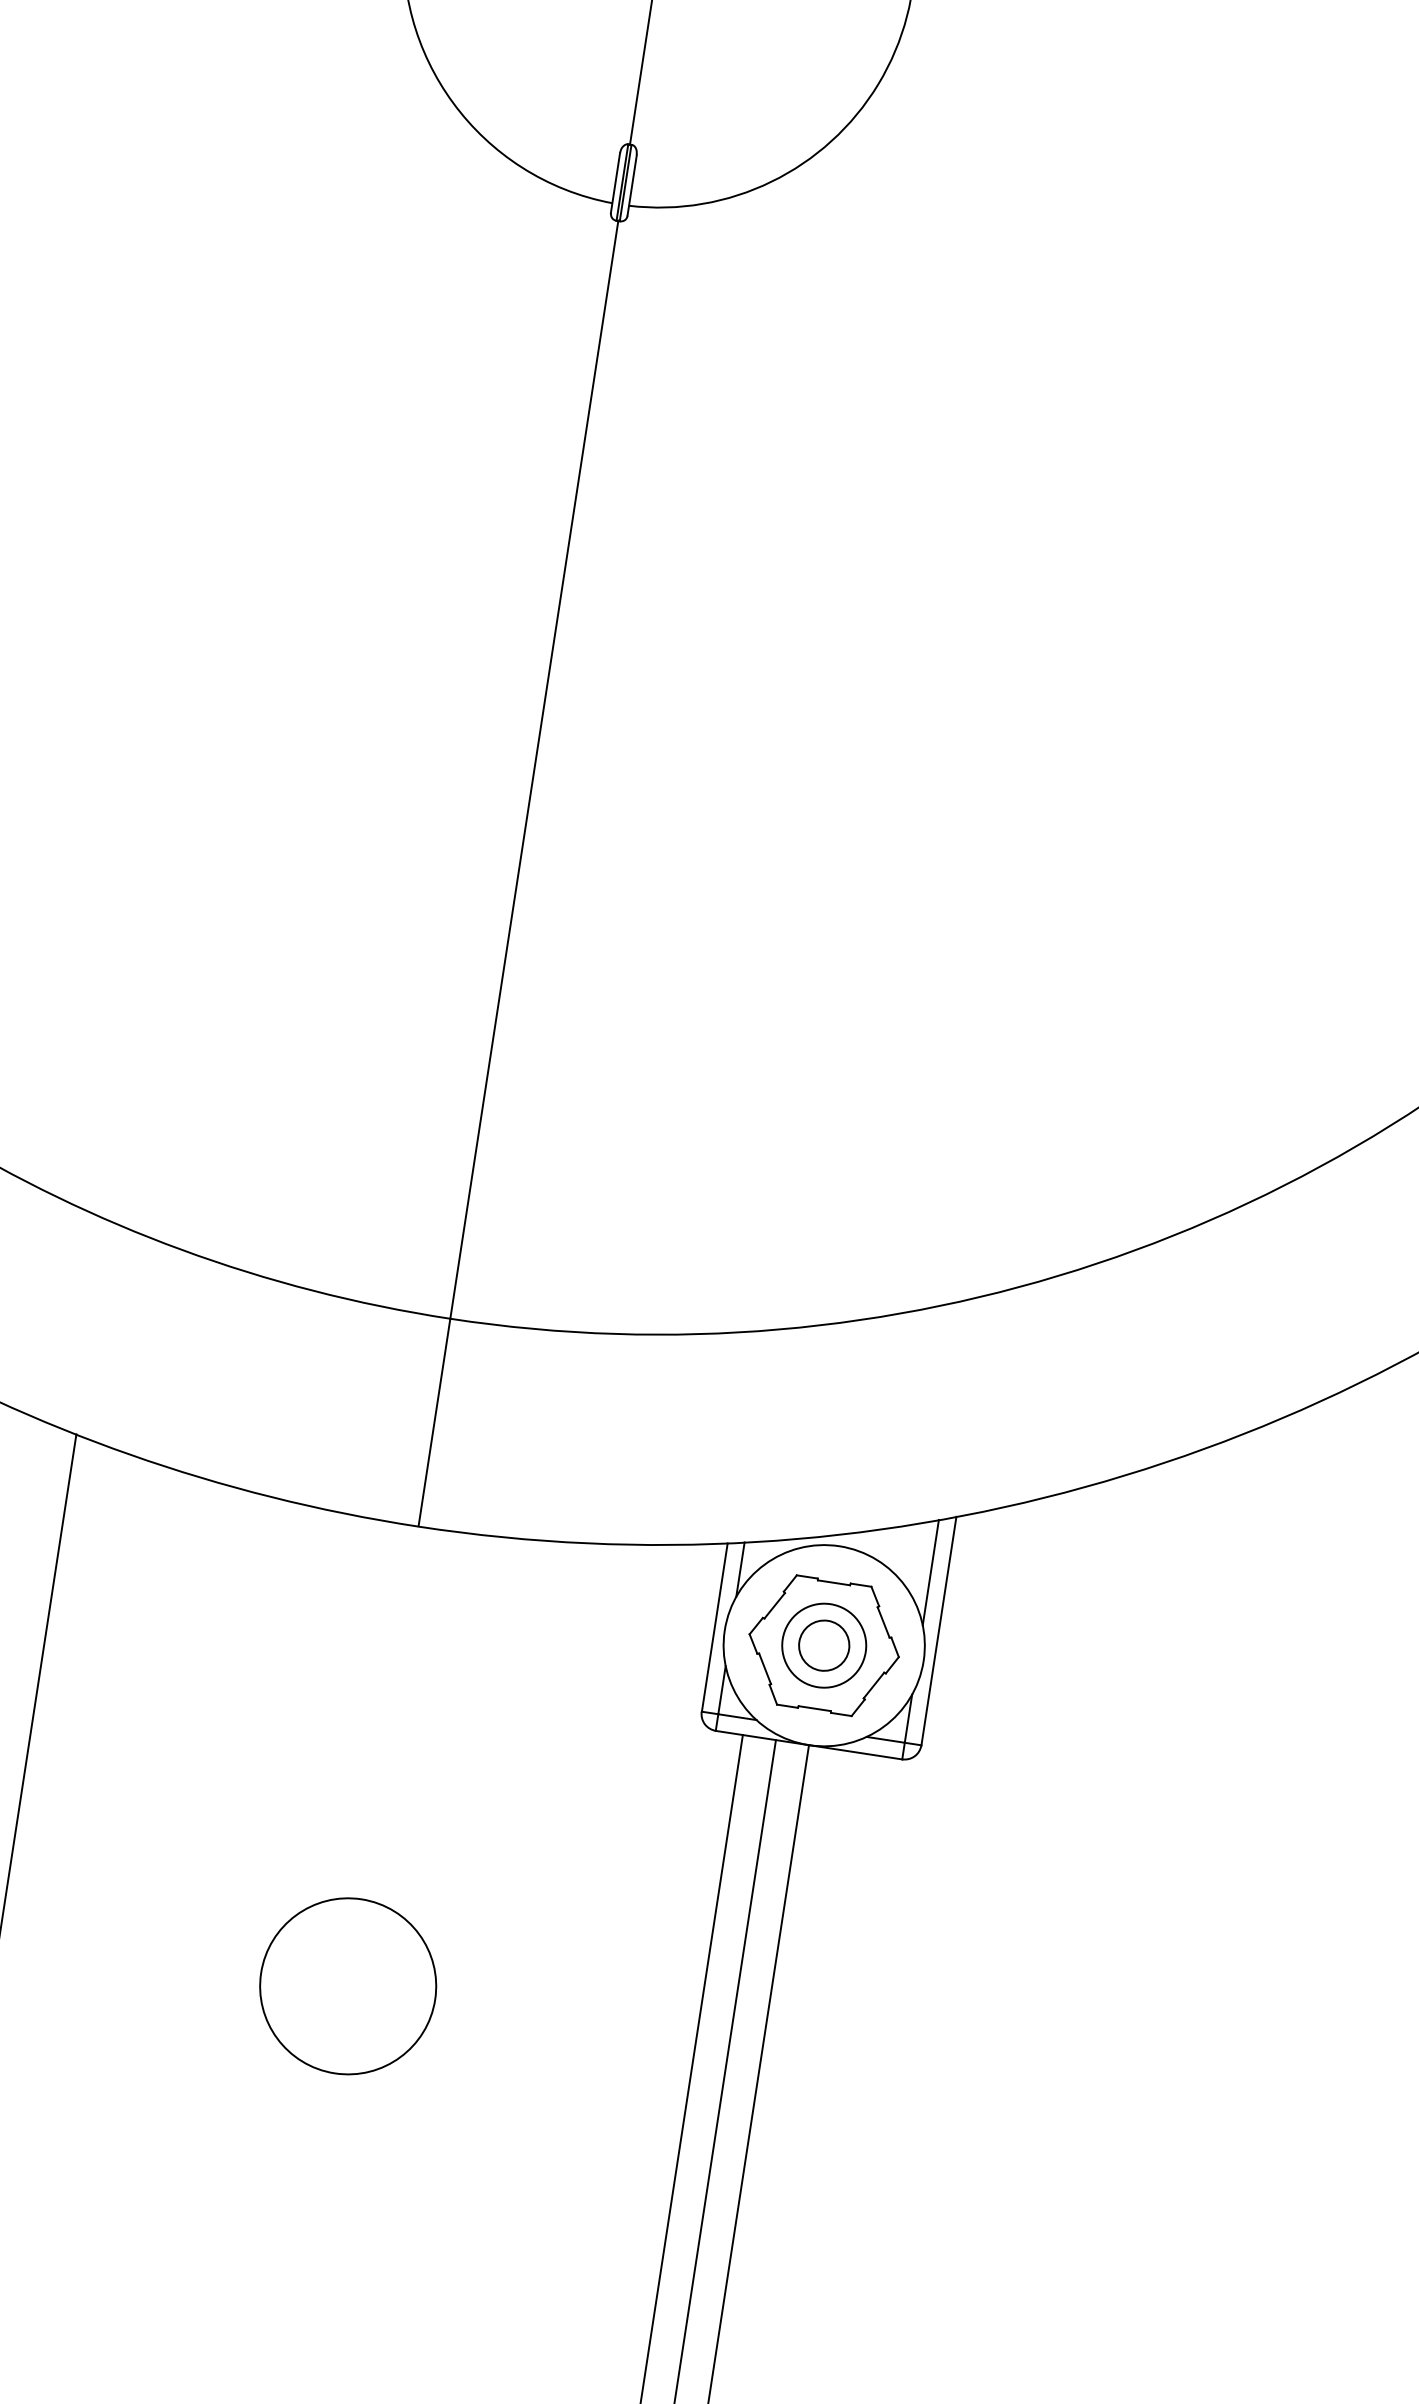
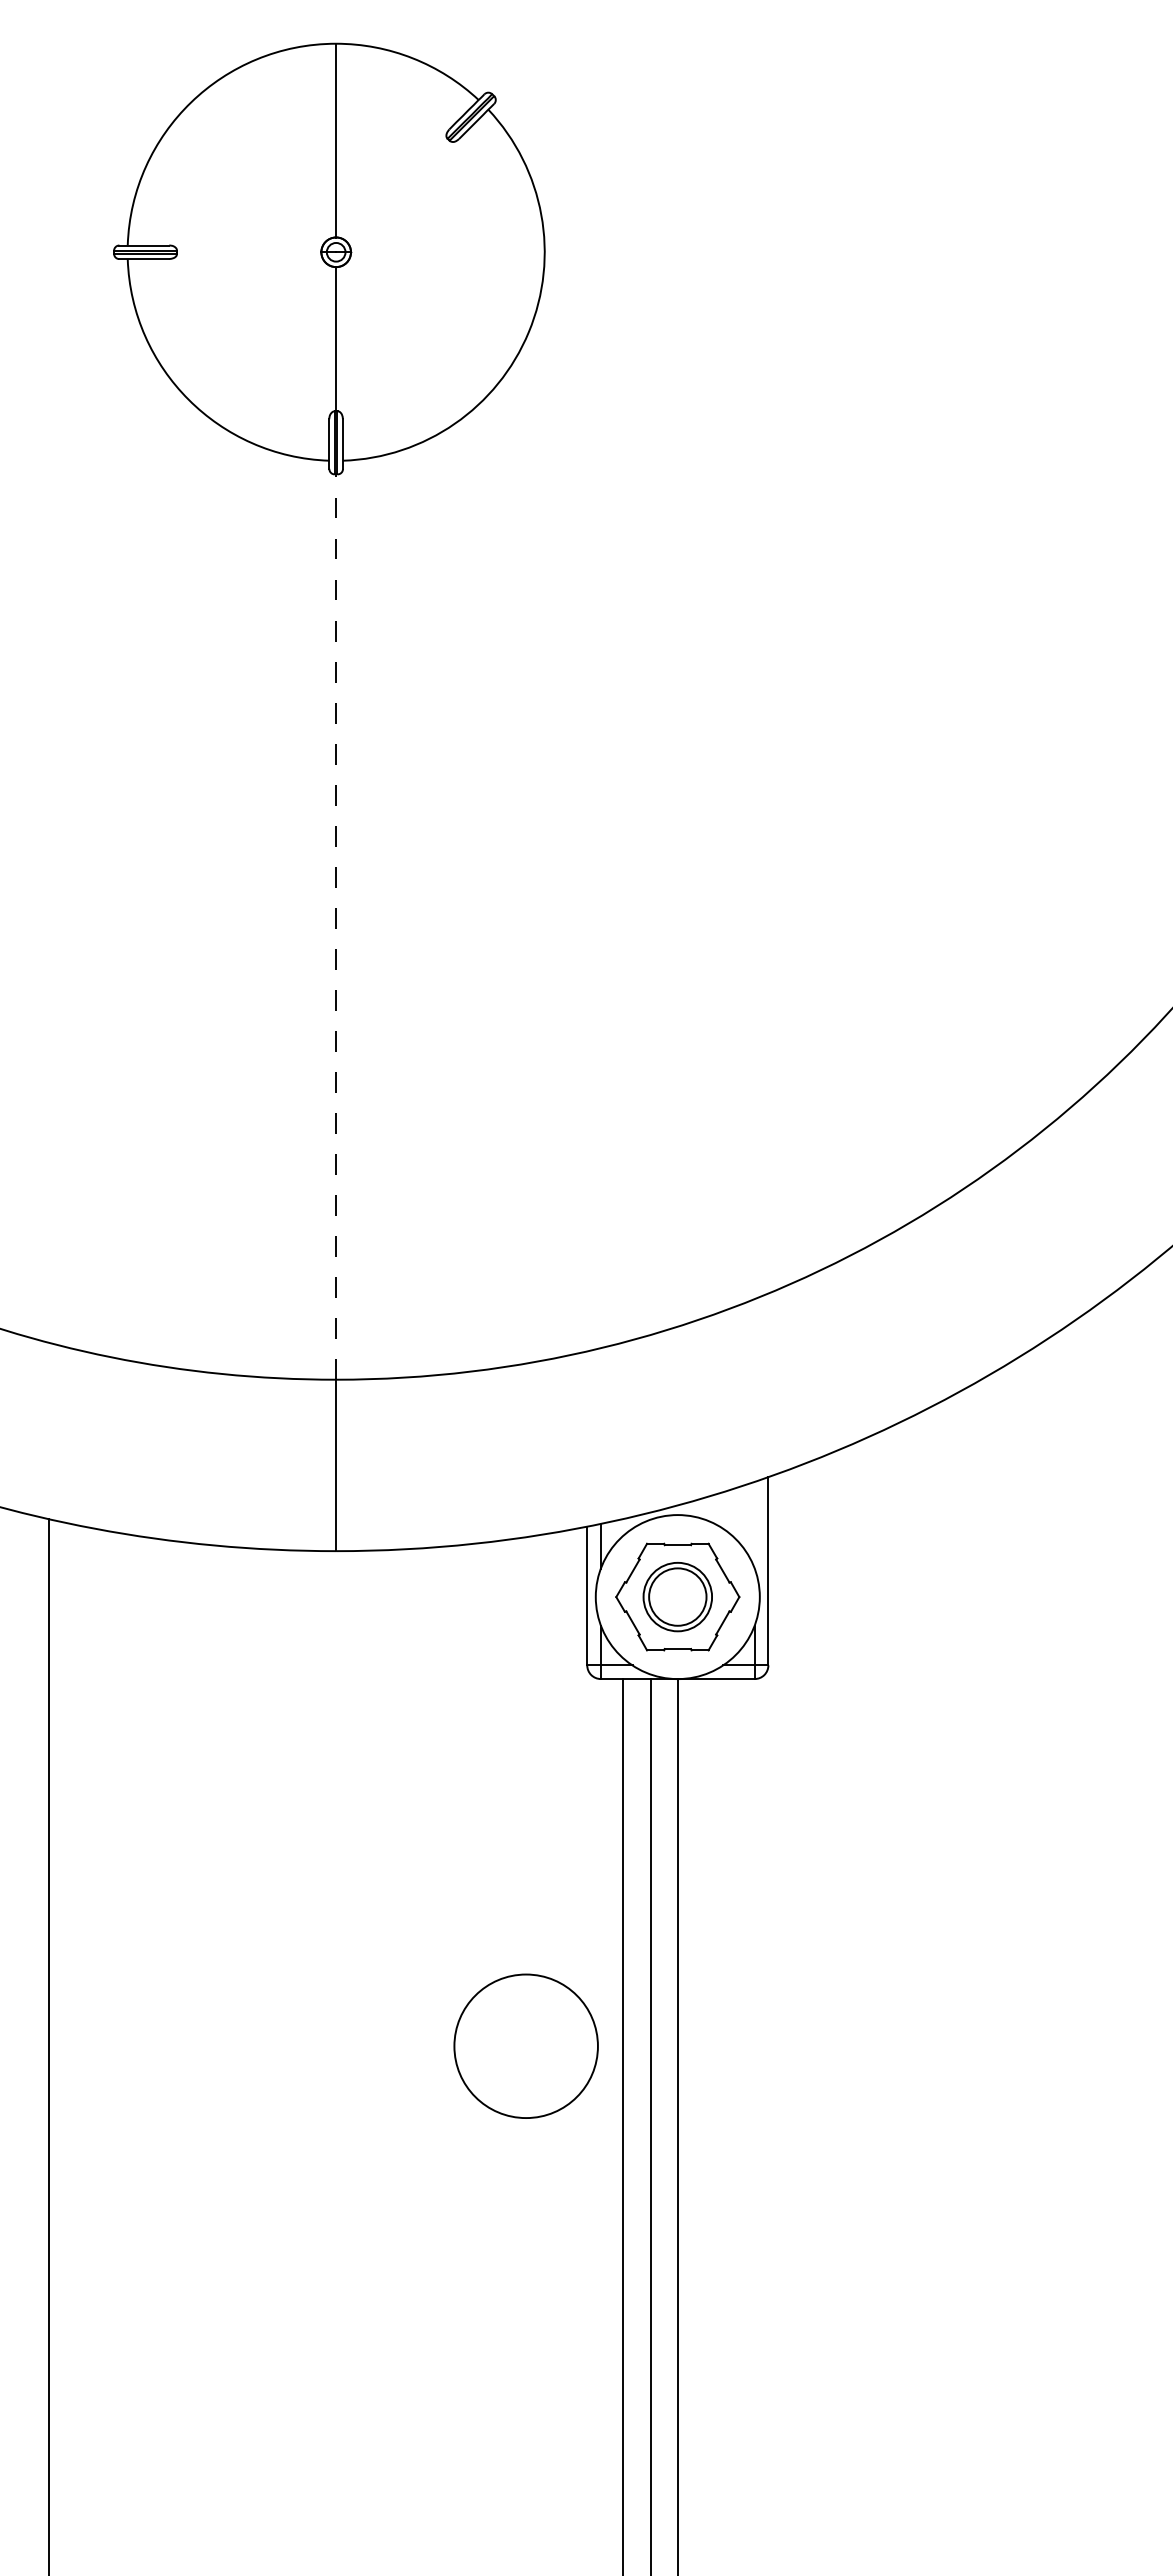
line: (534, 769) -> (336, 926), solid -> dashed
line: (930, 1571) -> (754, 1524), removed
circle: (823, 1644) -> (677, 1596), size x1.4
circle: (347, 1985) -> (525, 2045), moved

